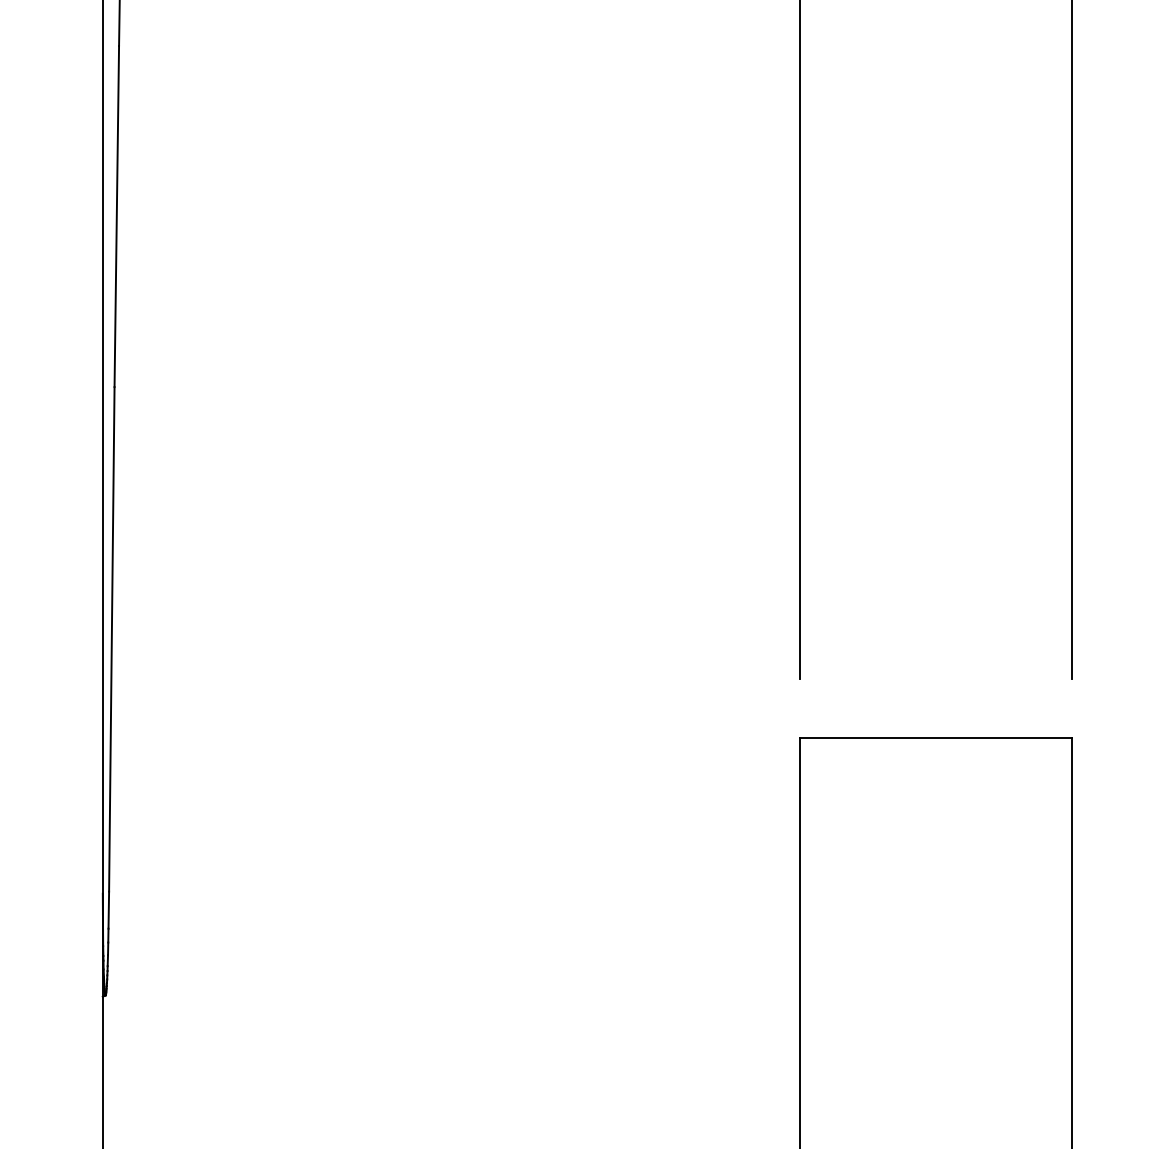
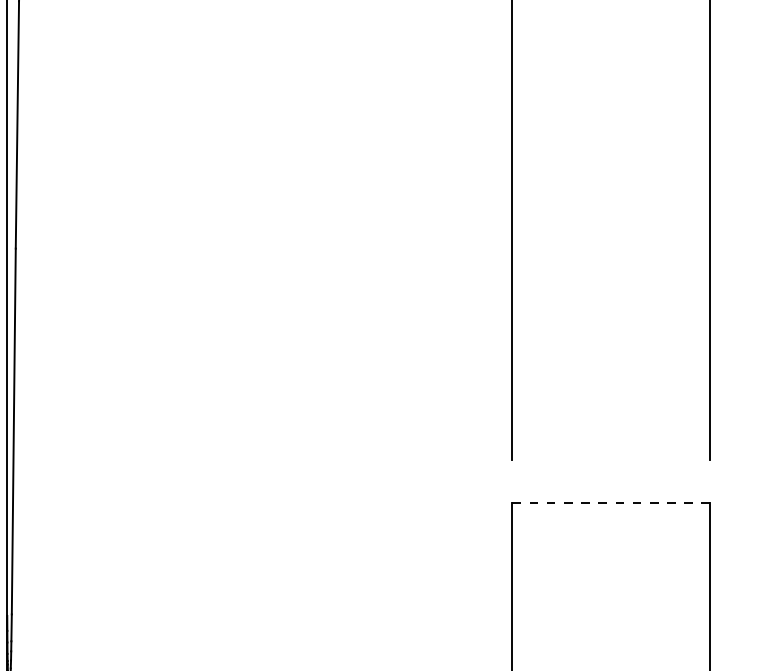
line: (935, 737) -> (610, 502), solid -> dashed

